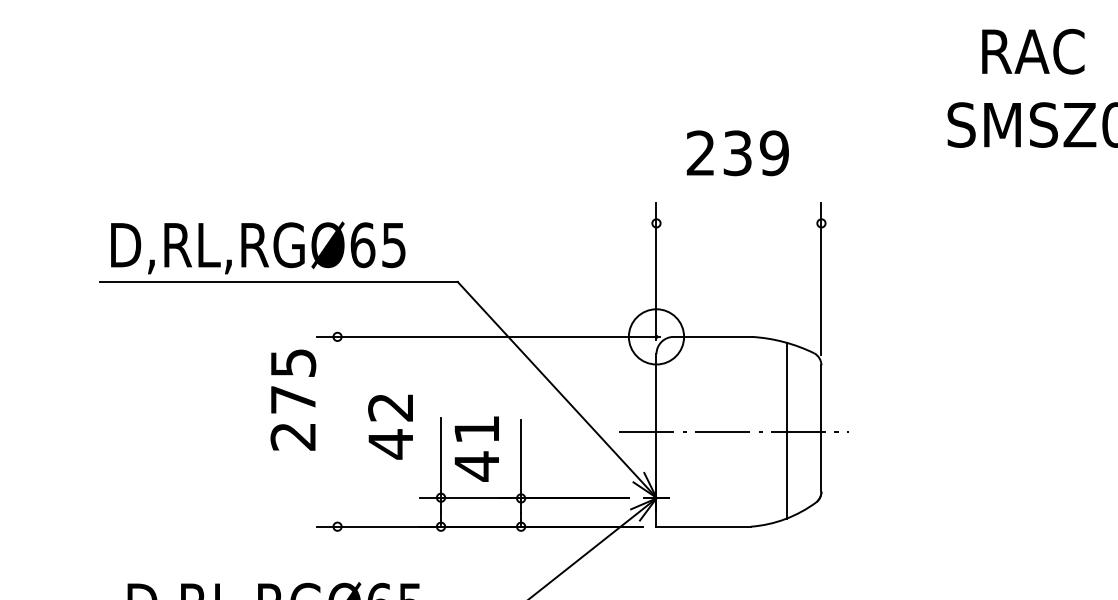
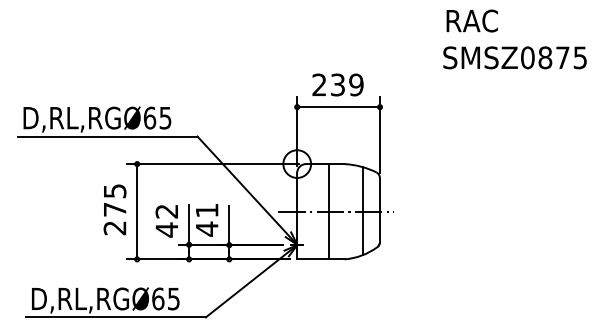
text: (1031, 50) -> (471, 20), moved
text: (736, 152) -> (337, 84), moved
line: (738, 224) -> (338, 107), added
text: (292, 399) -> (114, 209), moved
text: (389, 427) -> (166, 221), moved
line: (338, 431) -> (137, 211), added
line: (720, 431) -> (329, 211), added

